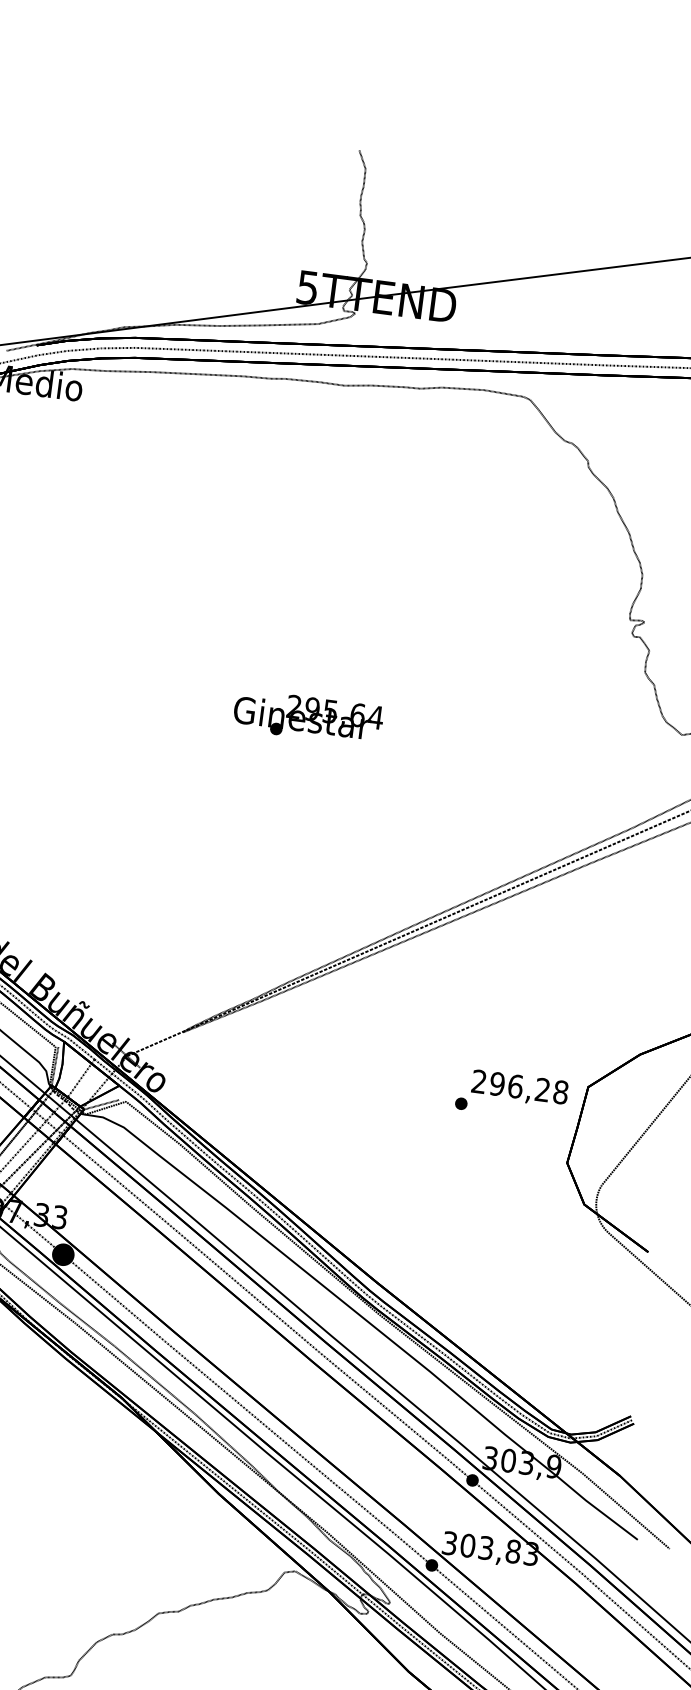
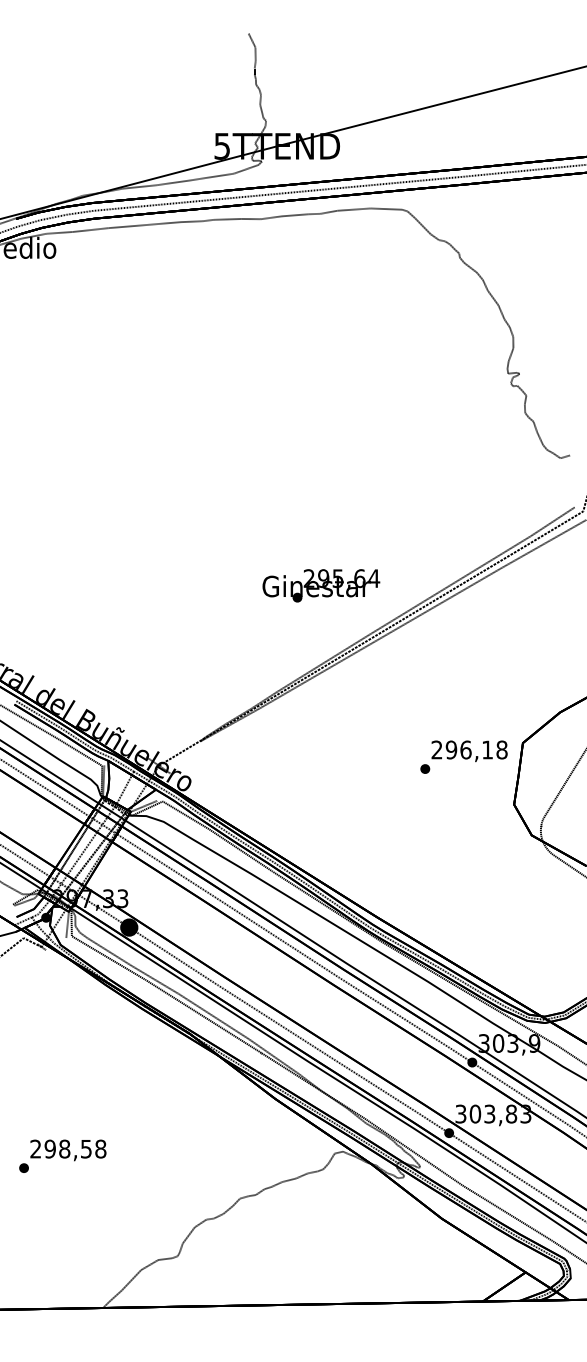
text: (308, 717) -> (321, 585), moved
text: (542, 1089) -> (487, 749), 296,28 -> 296,18

